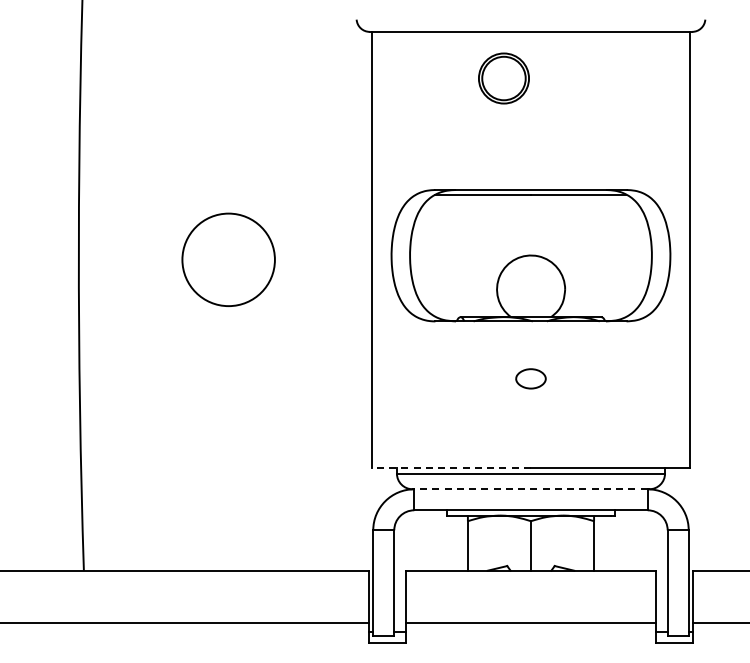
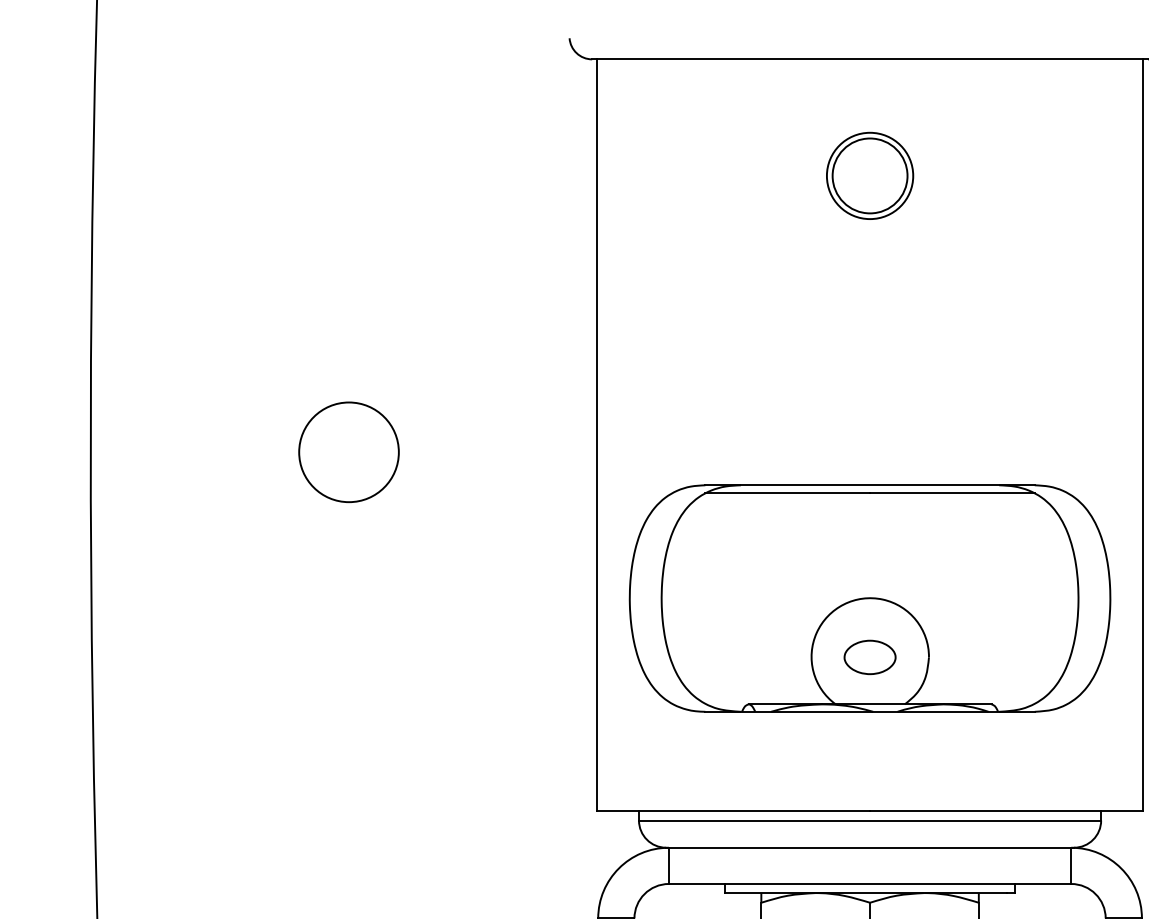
part: (503, 78) -> (869, 175), moved
part: (530, 255) -> (869, 598), moved
circle: (228, 259) -> (348, 451), size x0.62
line: (451, 468) -> (733, 811), dashed -> solid
line: (530, 489) -> (869, 848), dashed -> solid

